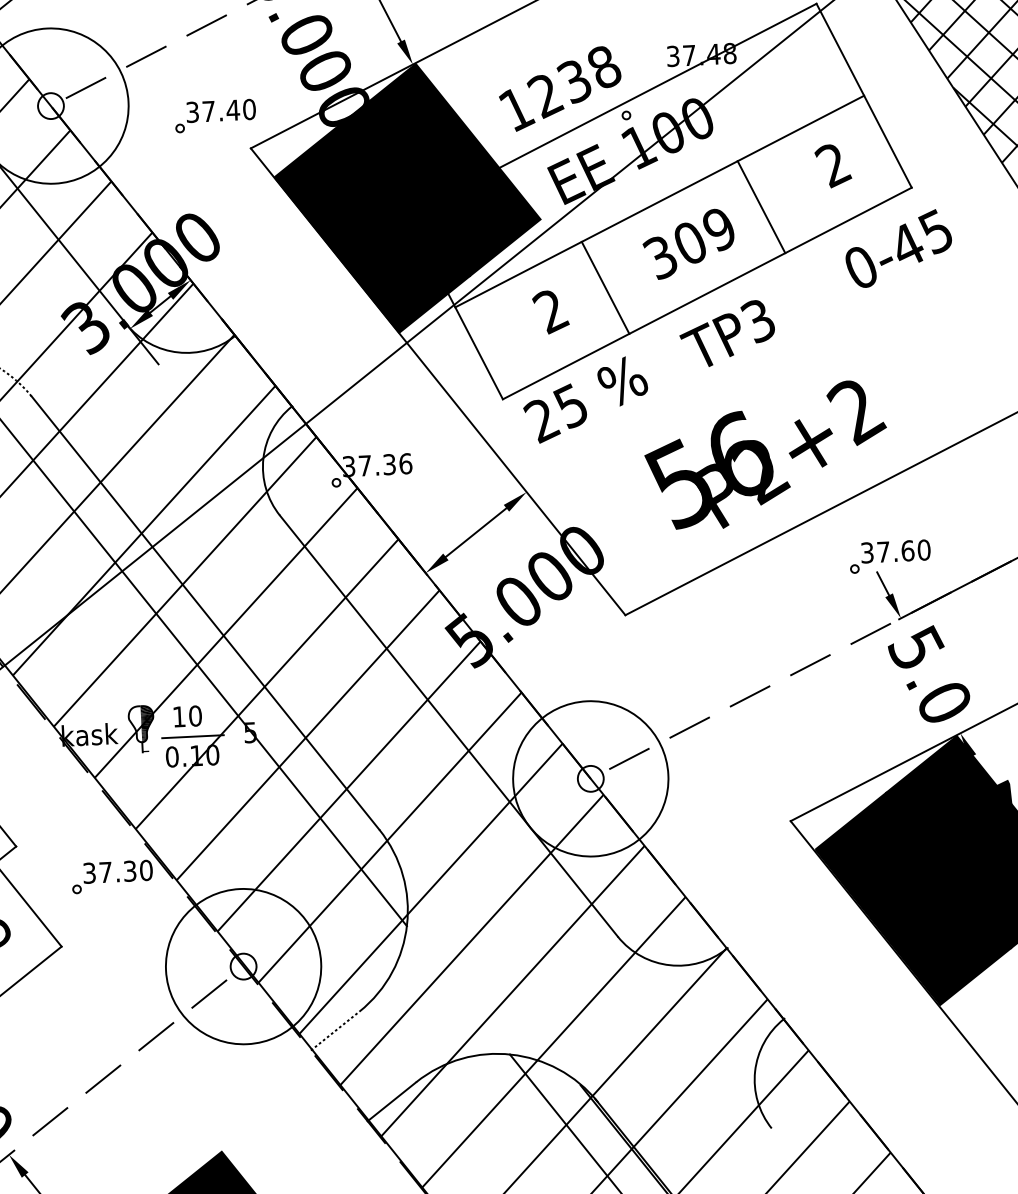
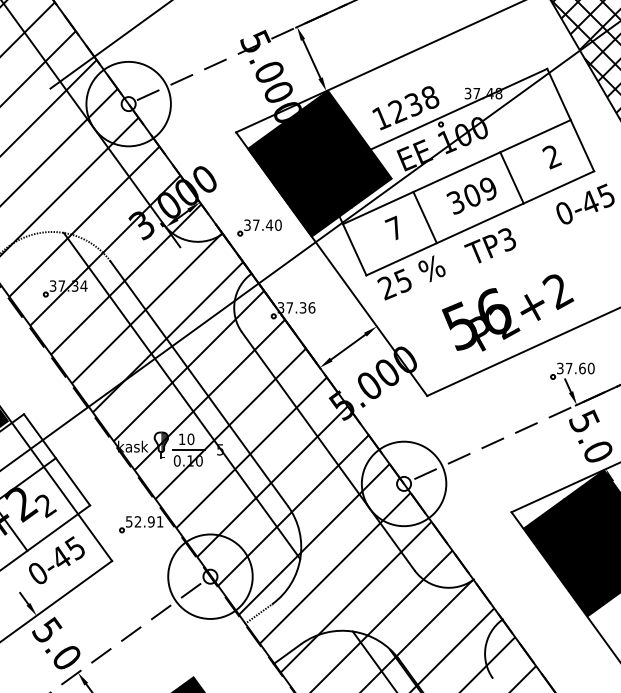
part: (214, 115) -> (259, 227), moved
text: (550, 310) -> (394, 228), 2 -> 7
text: (117, 871) -> (144, 521), 37.30 -> 52.91

